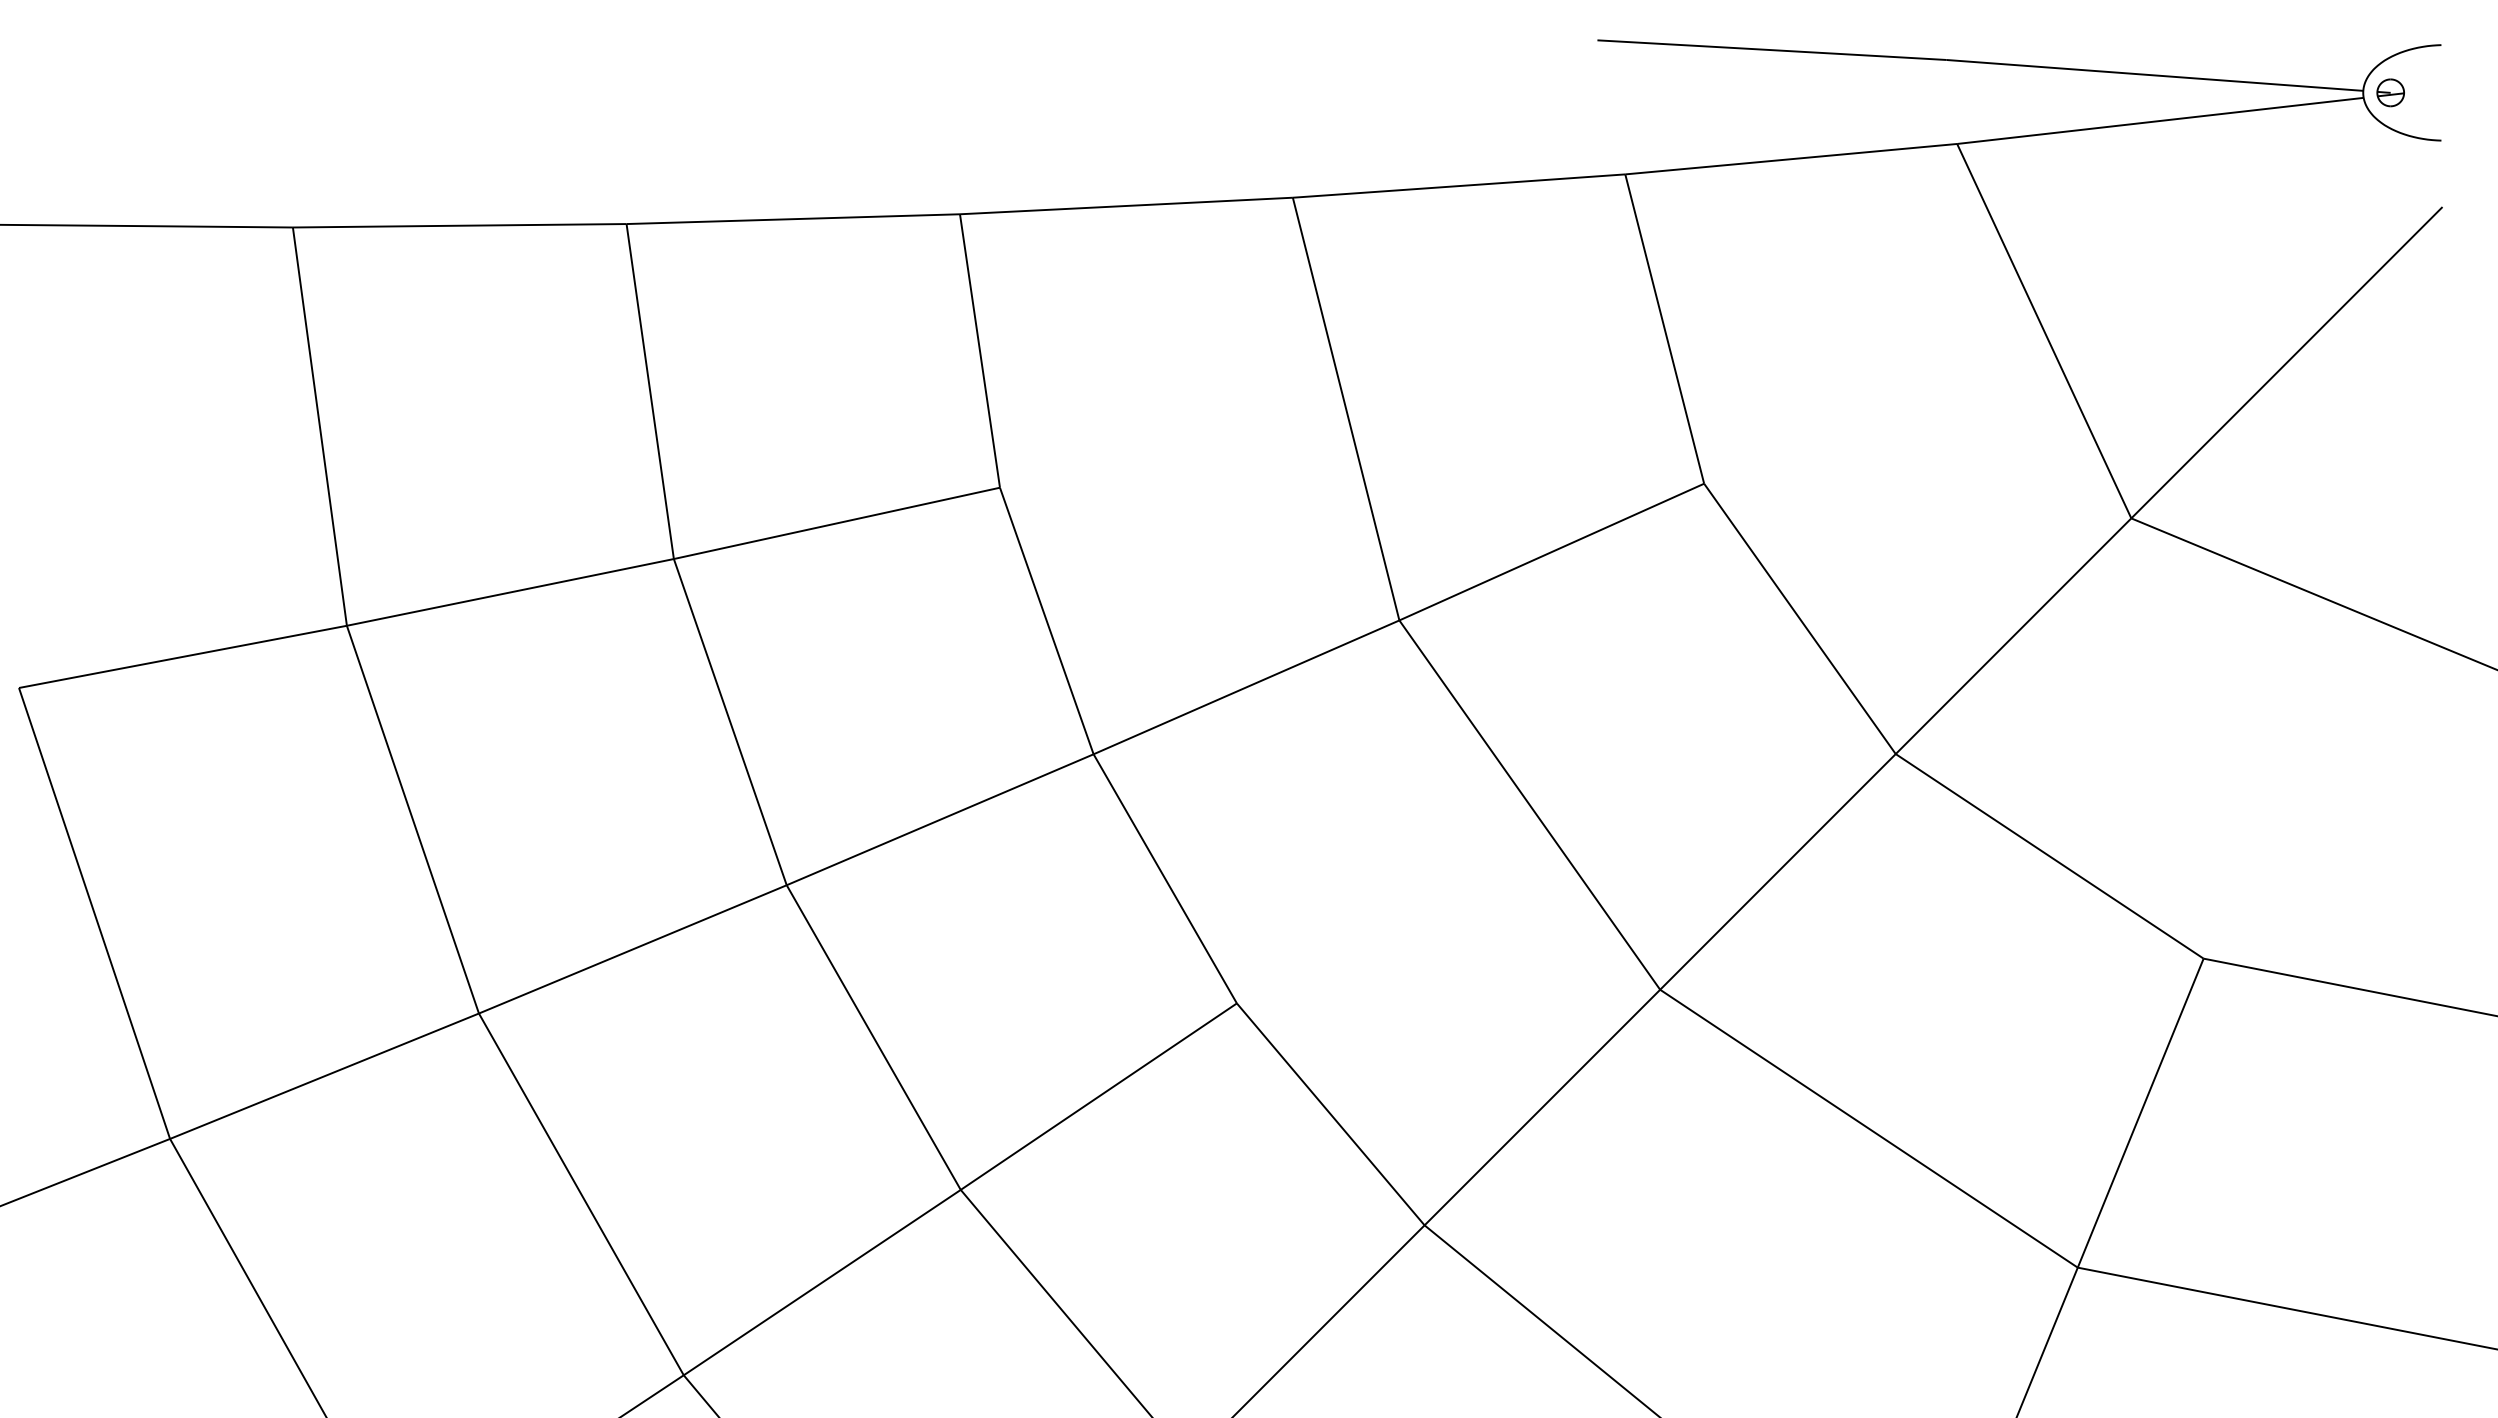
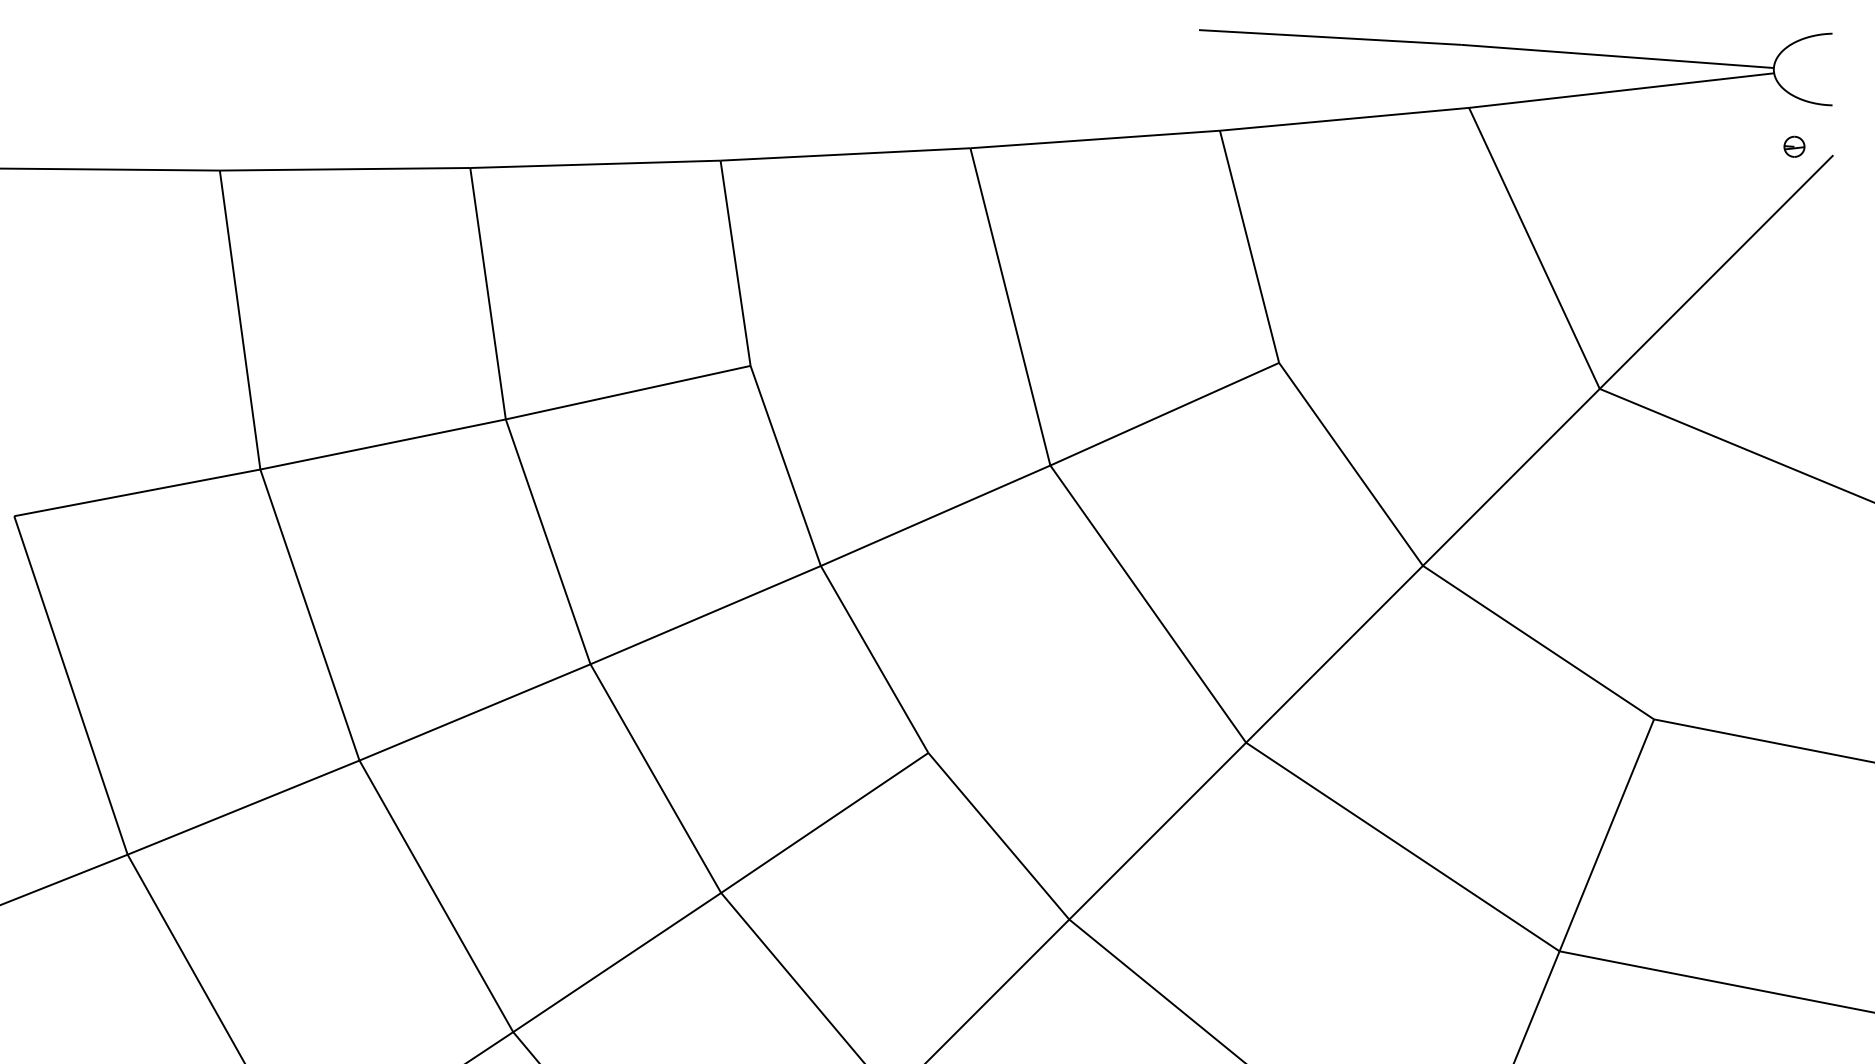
part: (2390, 92) -> (1794, 146), moved

